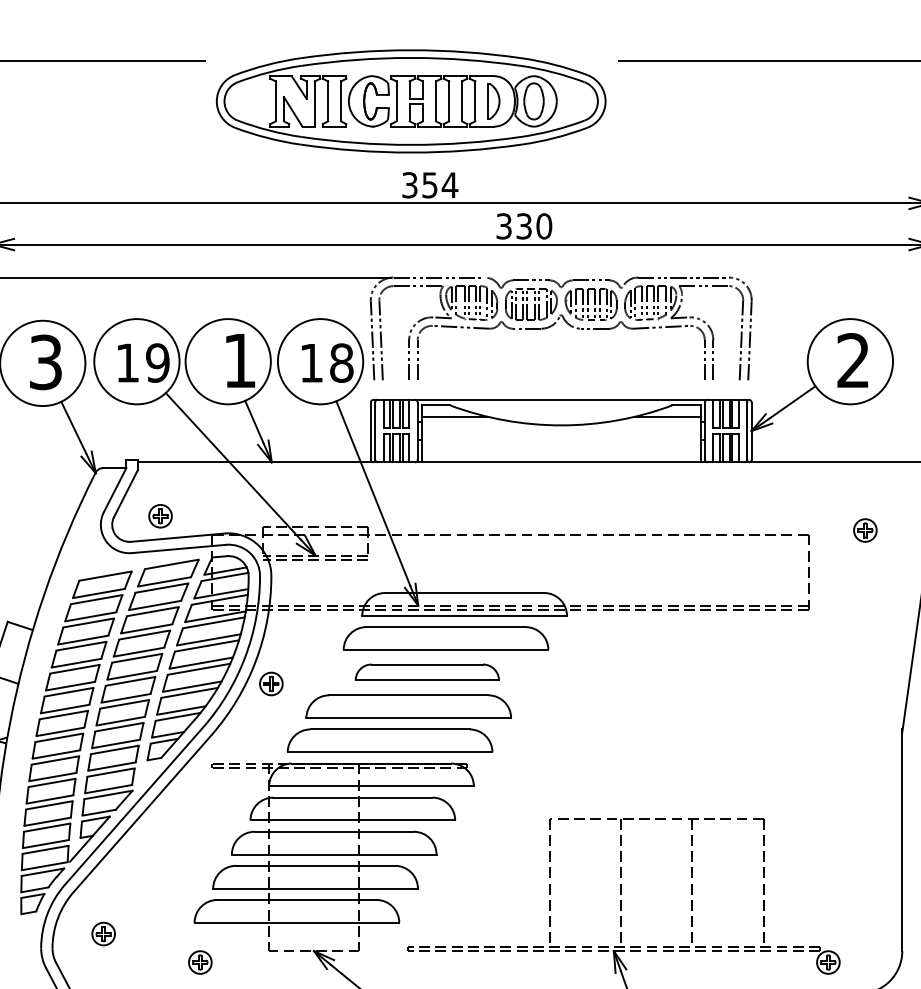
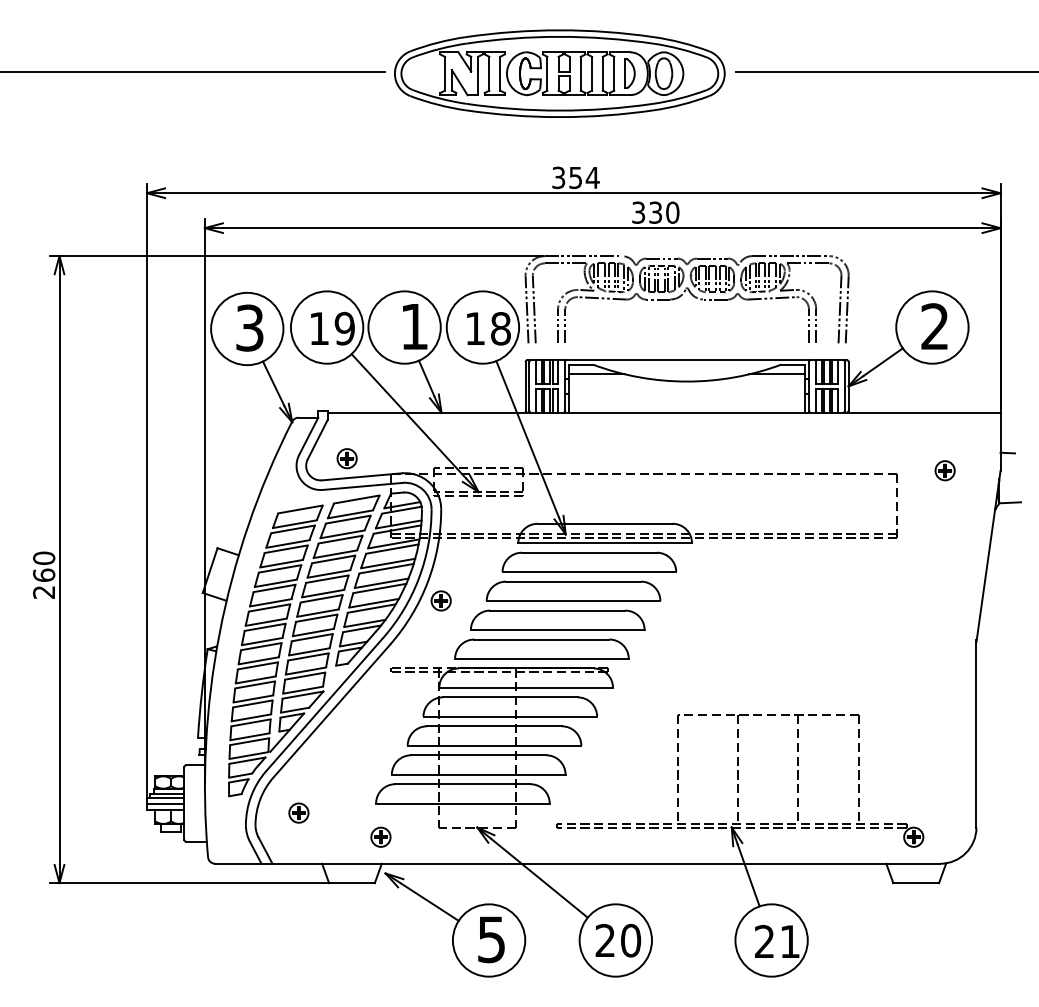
part: (410, 101) -> (559, 73), moved
part: (427, 671) -> (573, 590), size x1.43

